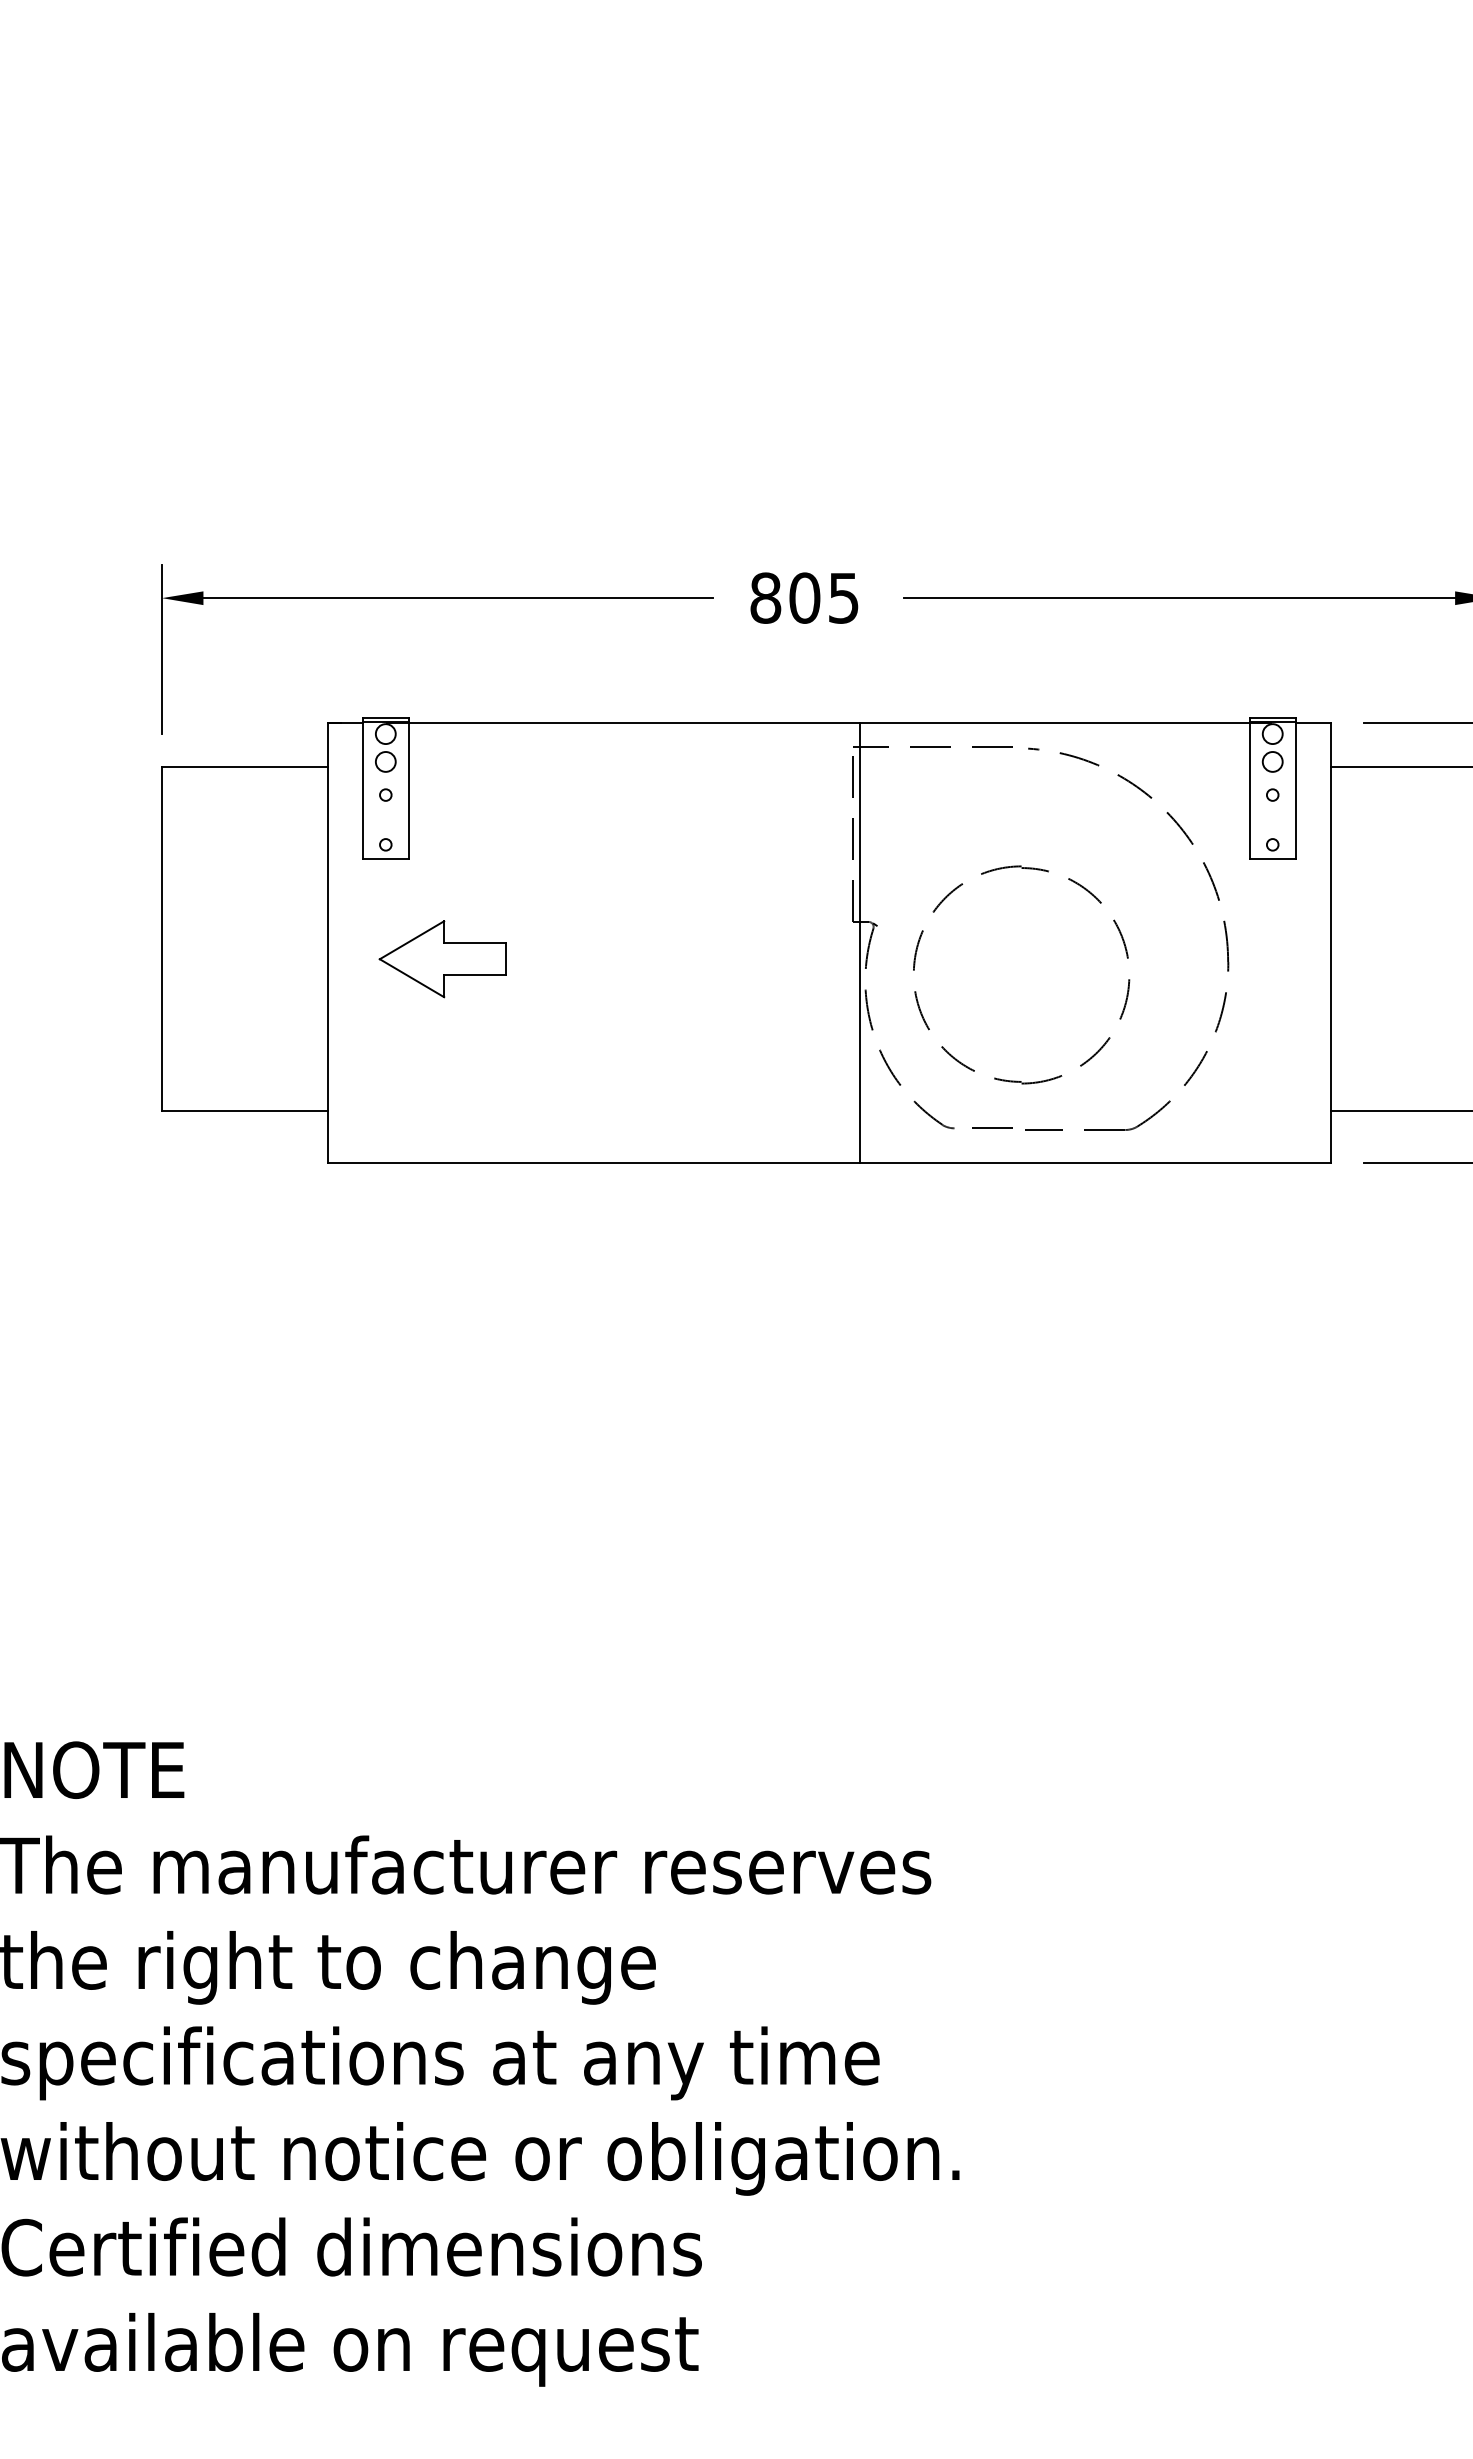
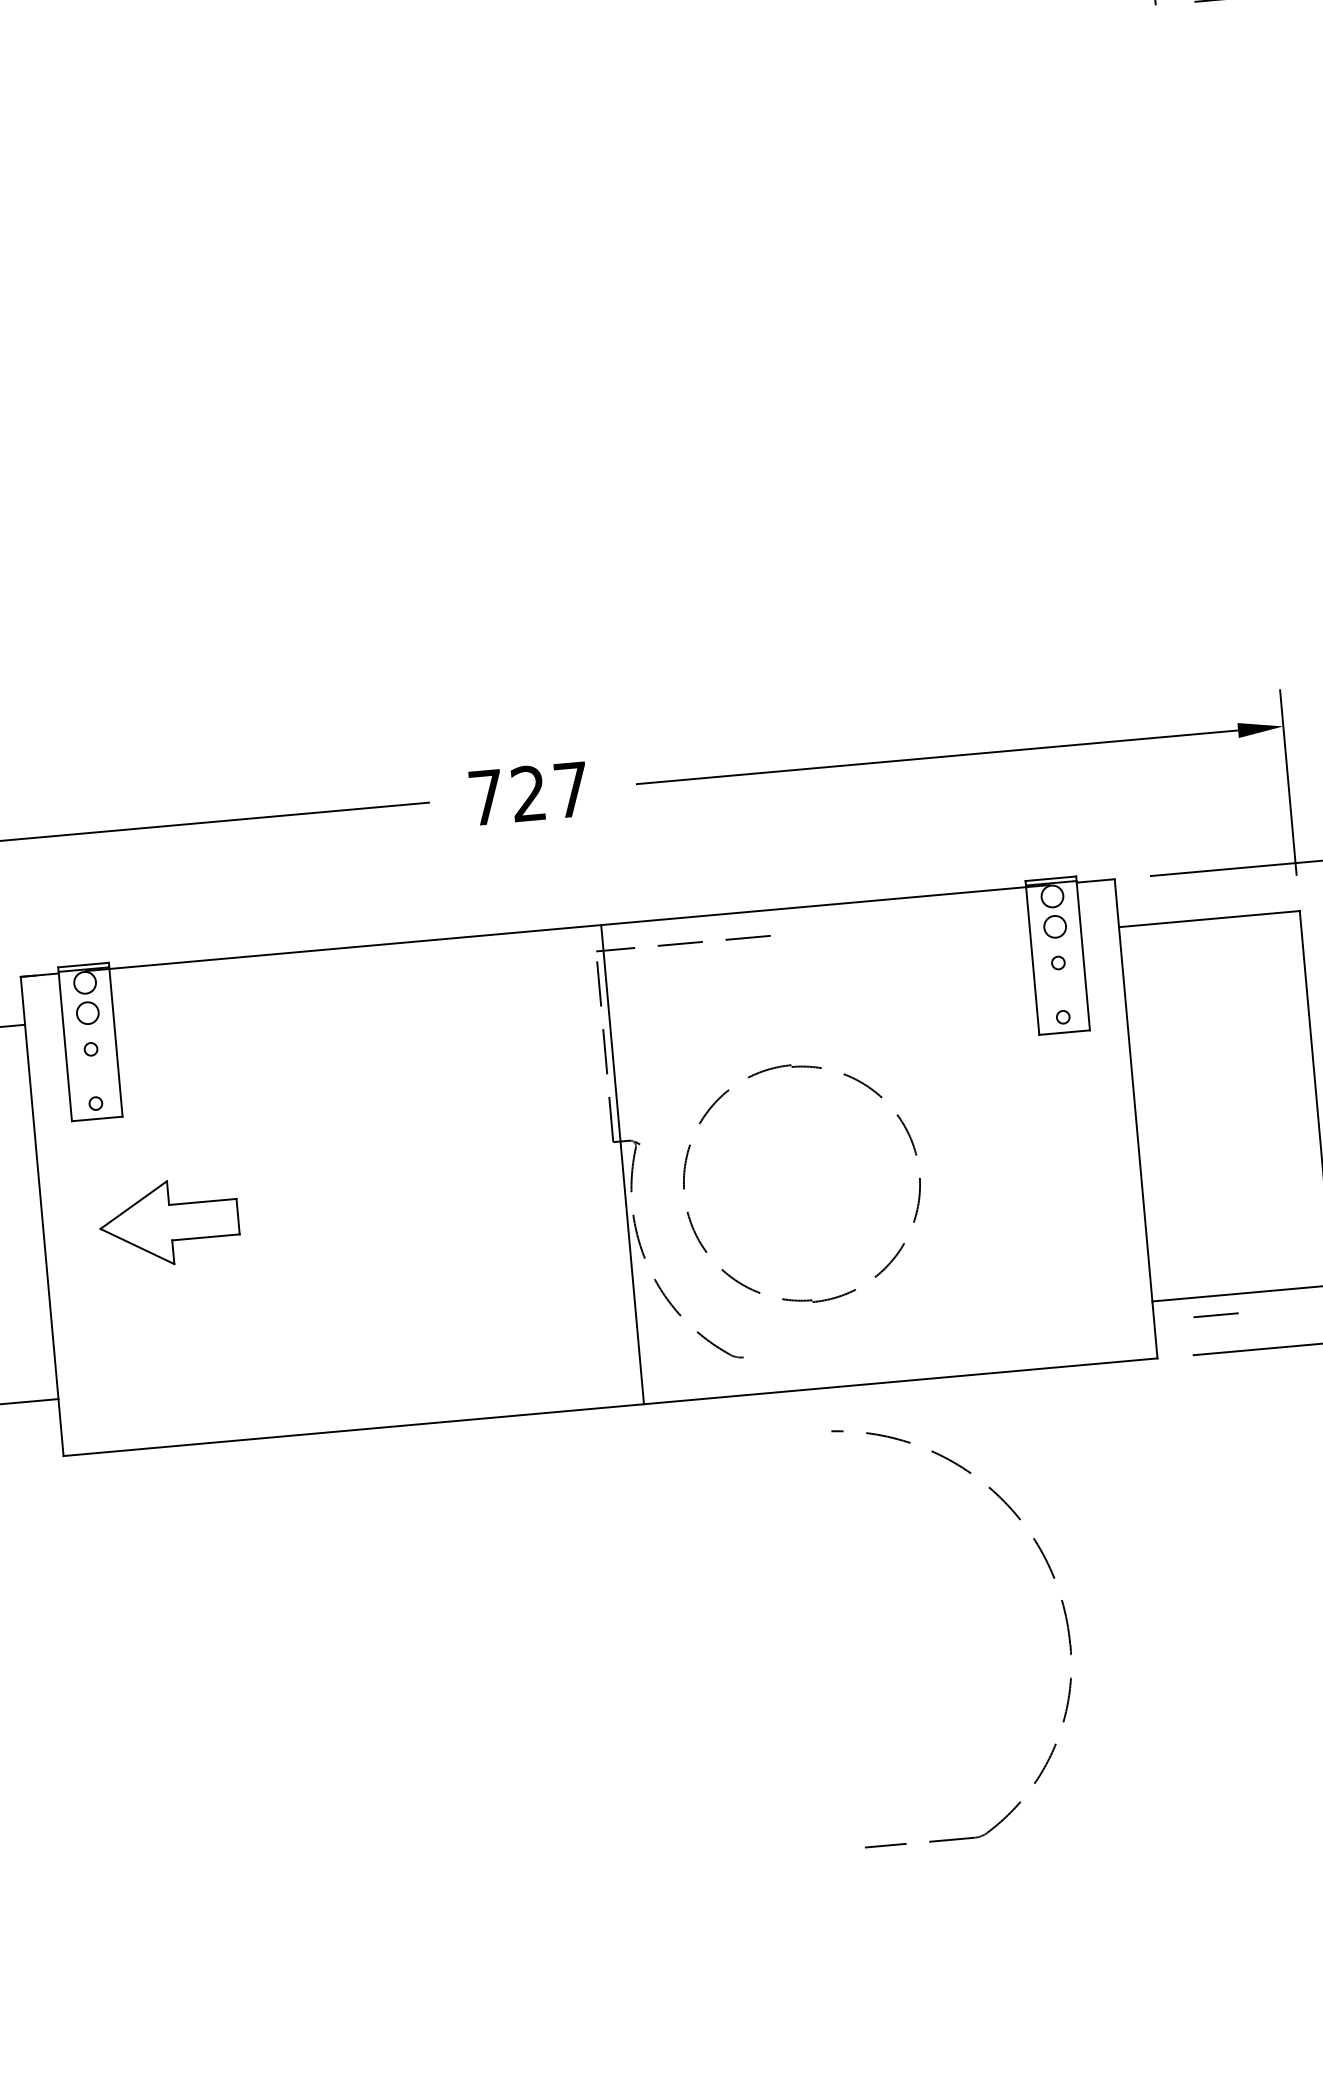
text: (804, 597) -> (528, 793), 805 -> 727
part: (1223, 924) -> (1061, 1604), moved
line: (992, 1127) -> (1215, 1314), moved

